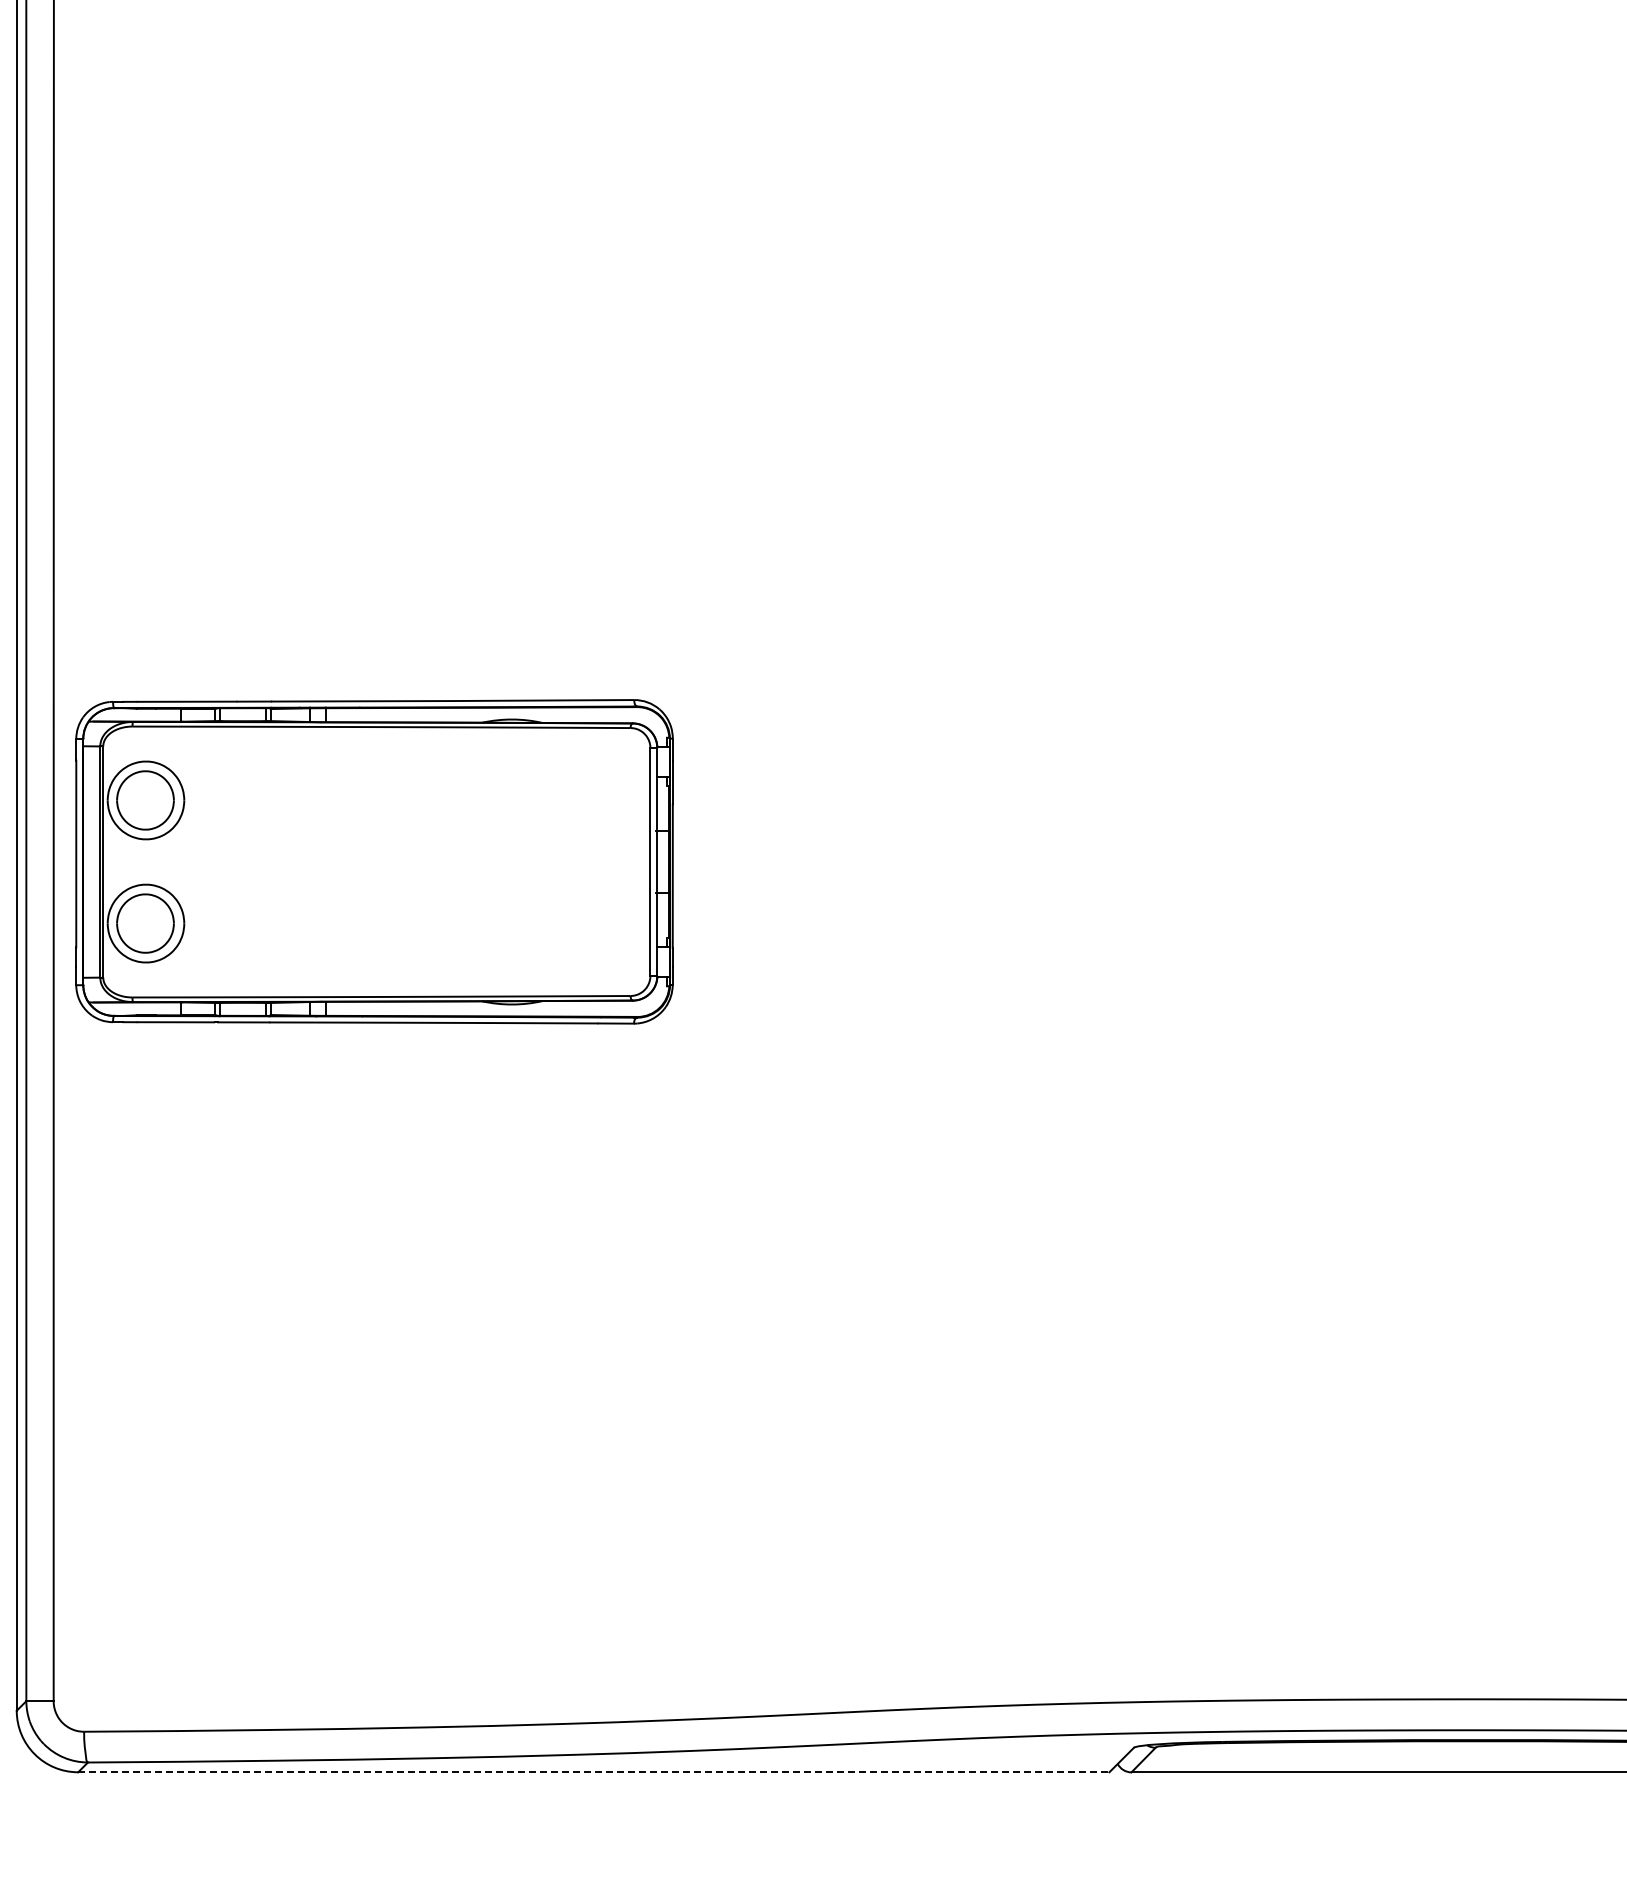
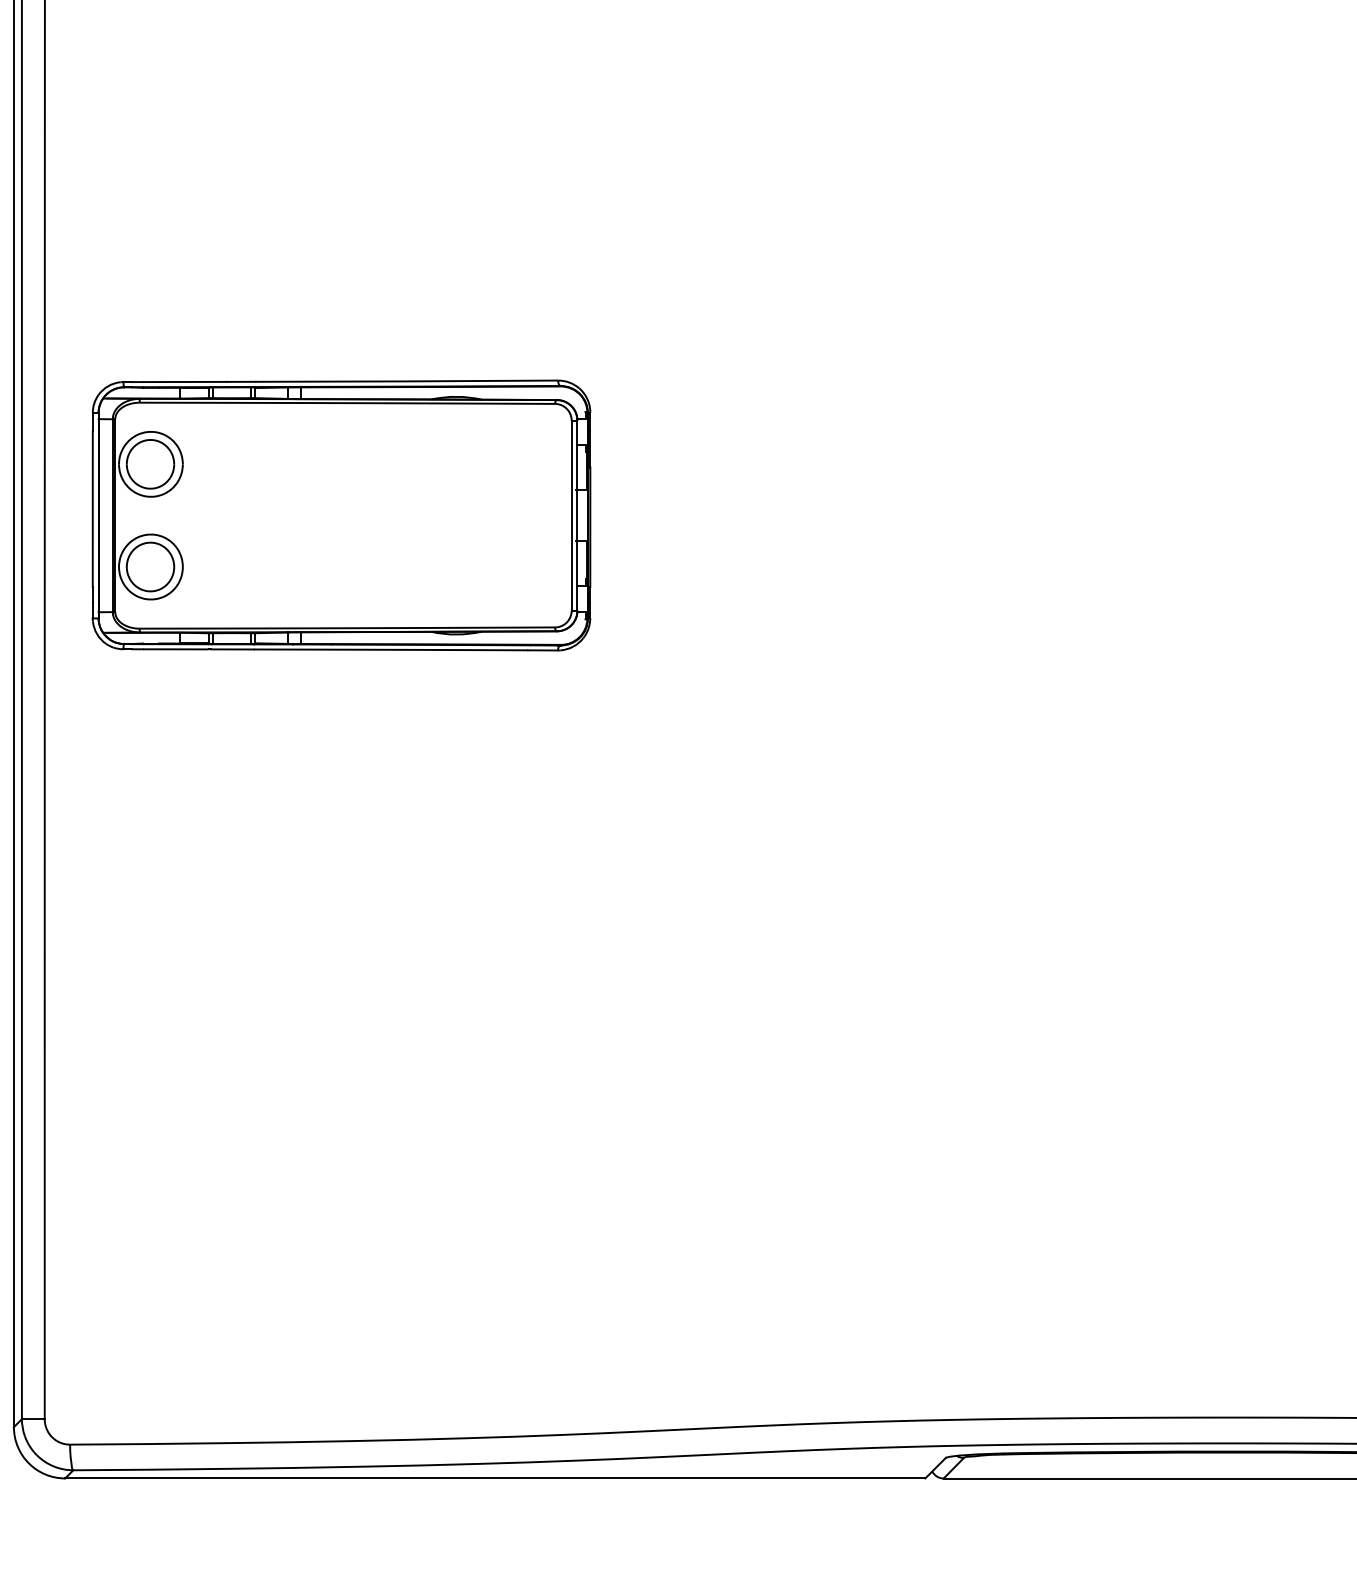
part: (374, 861) -> (341, 515), moved
line: (593, 1772) -> (494, 1478), dashed -> solid

